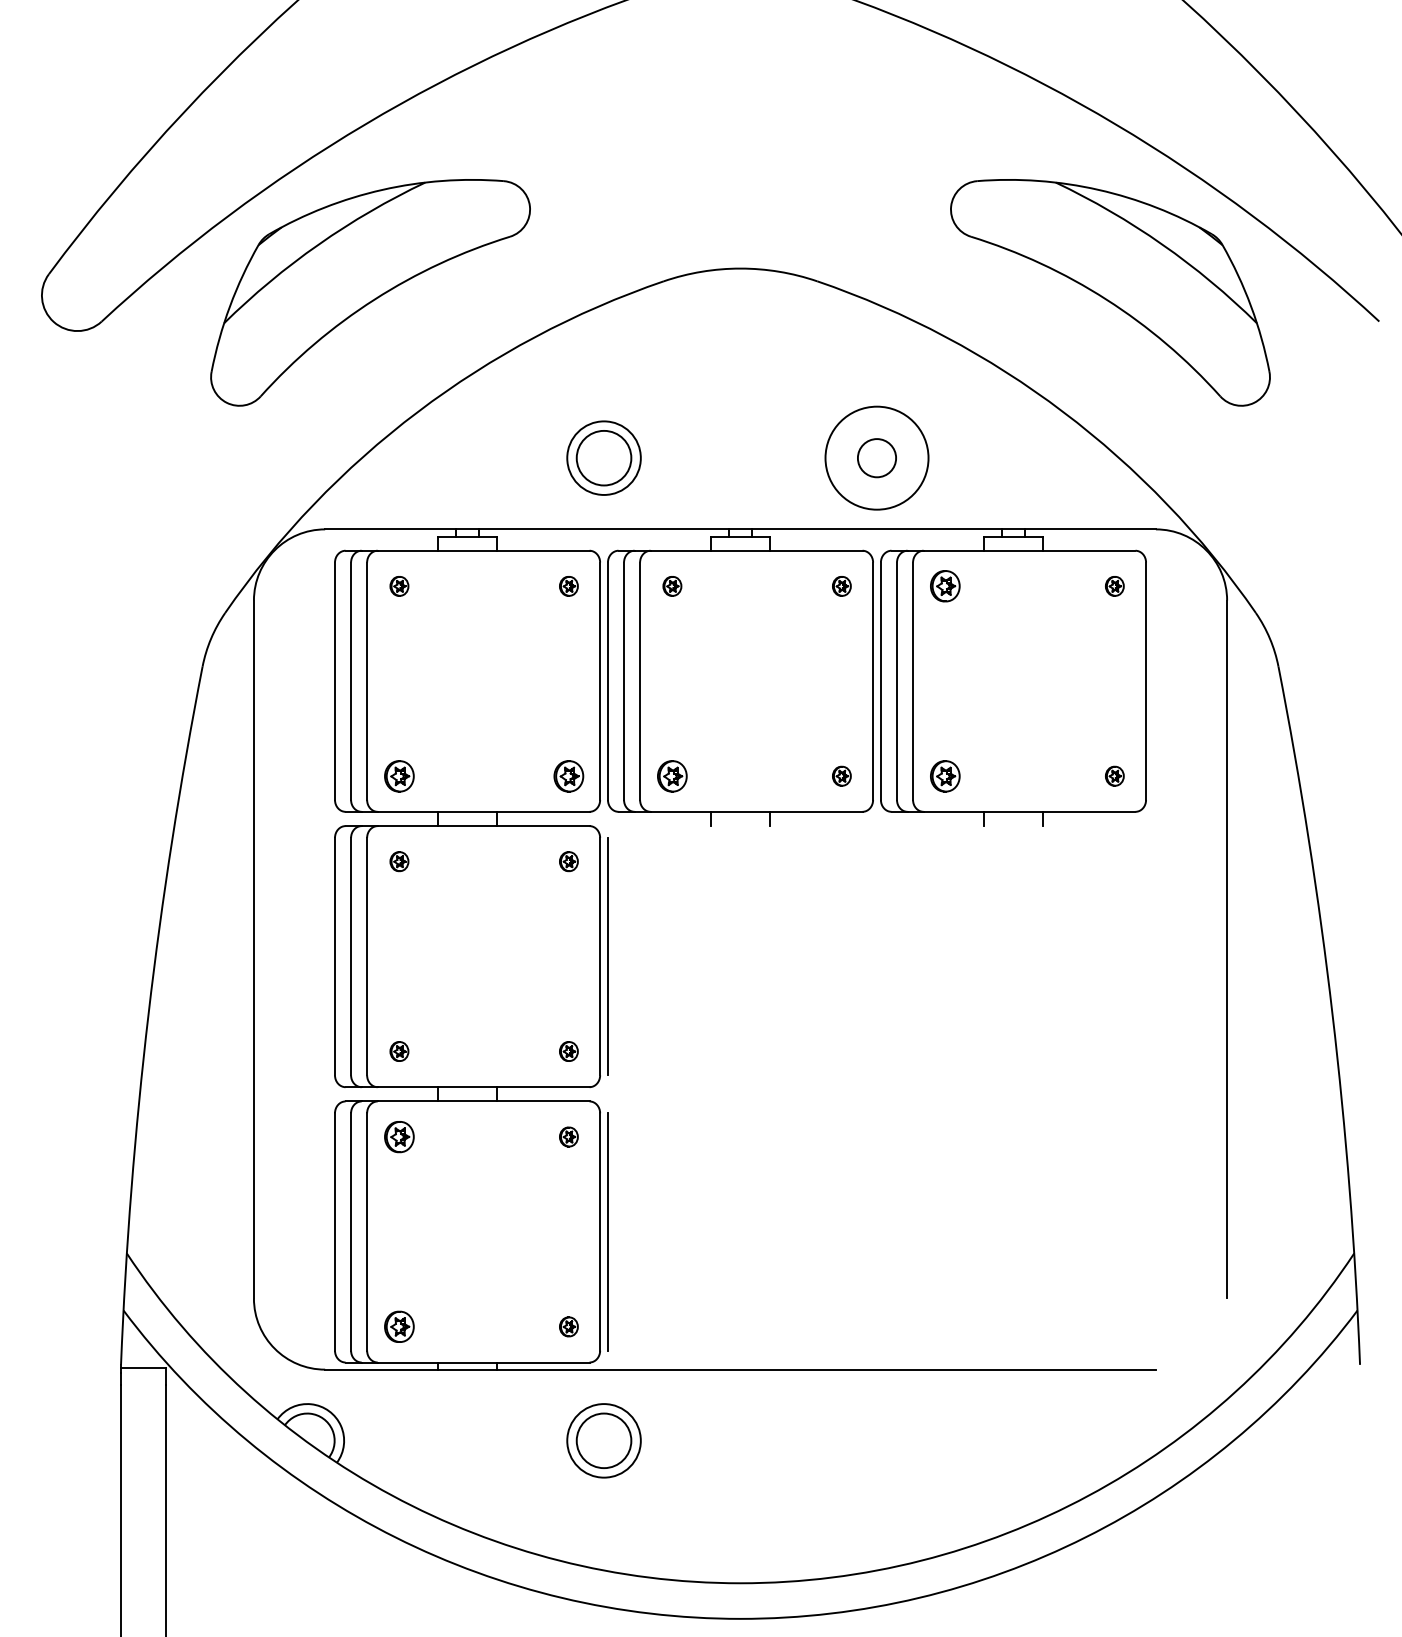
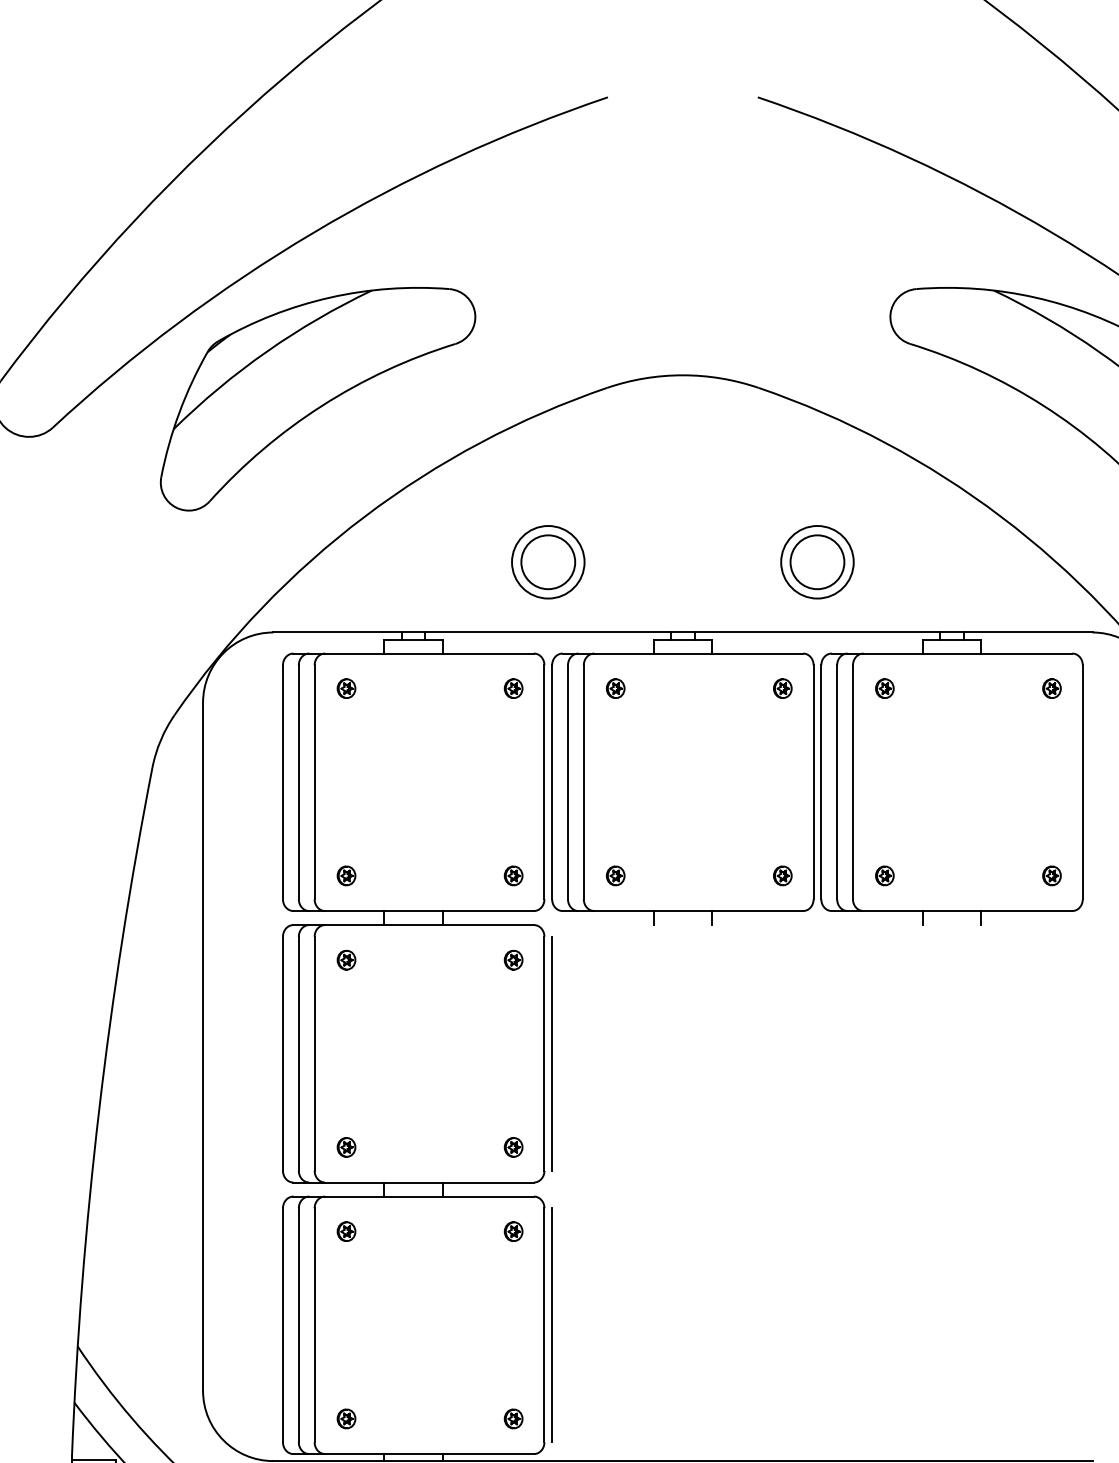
circle: (876, 457) -> (816, 561), size x0.71
circle: (876, 457) -> (816, 561), size x1.43
part: (945, 586) -> (884, 688), size x0.62
part: (399, 775) -> (346, 875), size x0.62
part: (568, 775) -> (513, 875), size x0.62
part: (672, 775) -> (615, 875), size x0.62
part: (945, 775) -> (884, 875), size x0.62
part: (399, 1136) -> (346, 1231), size x0.62
part: (399, 1326) -> (346, 1418), size x0.62

